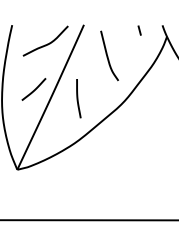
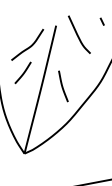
curve: (108, 56) -> (78, 35), moved
curve: (34, 89) -> (23, 72), moved

